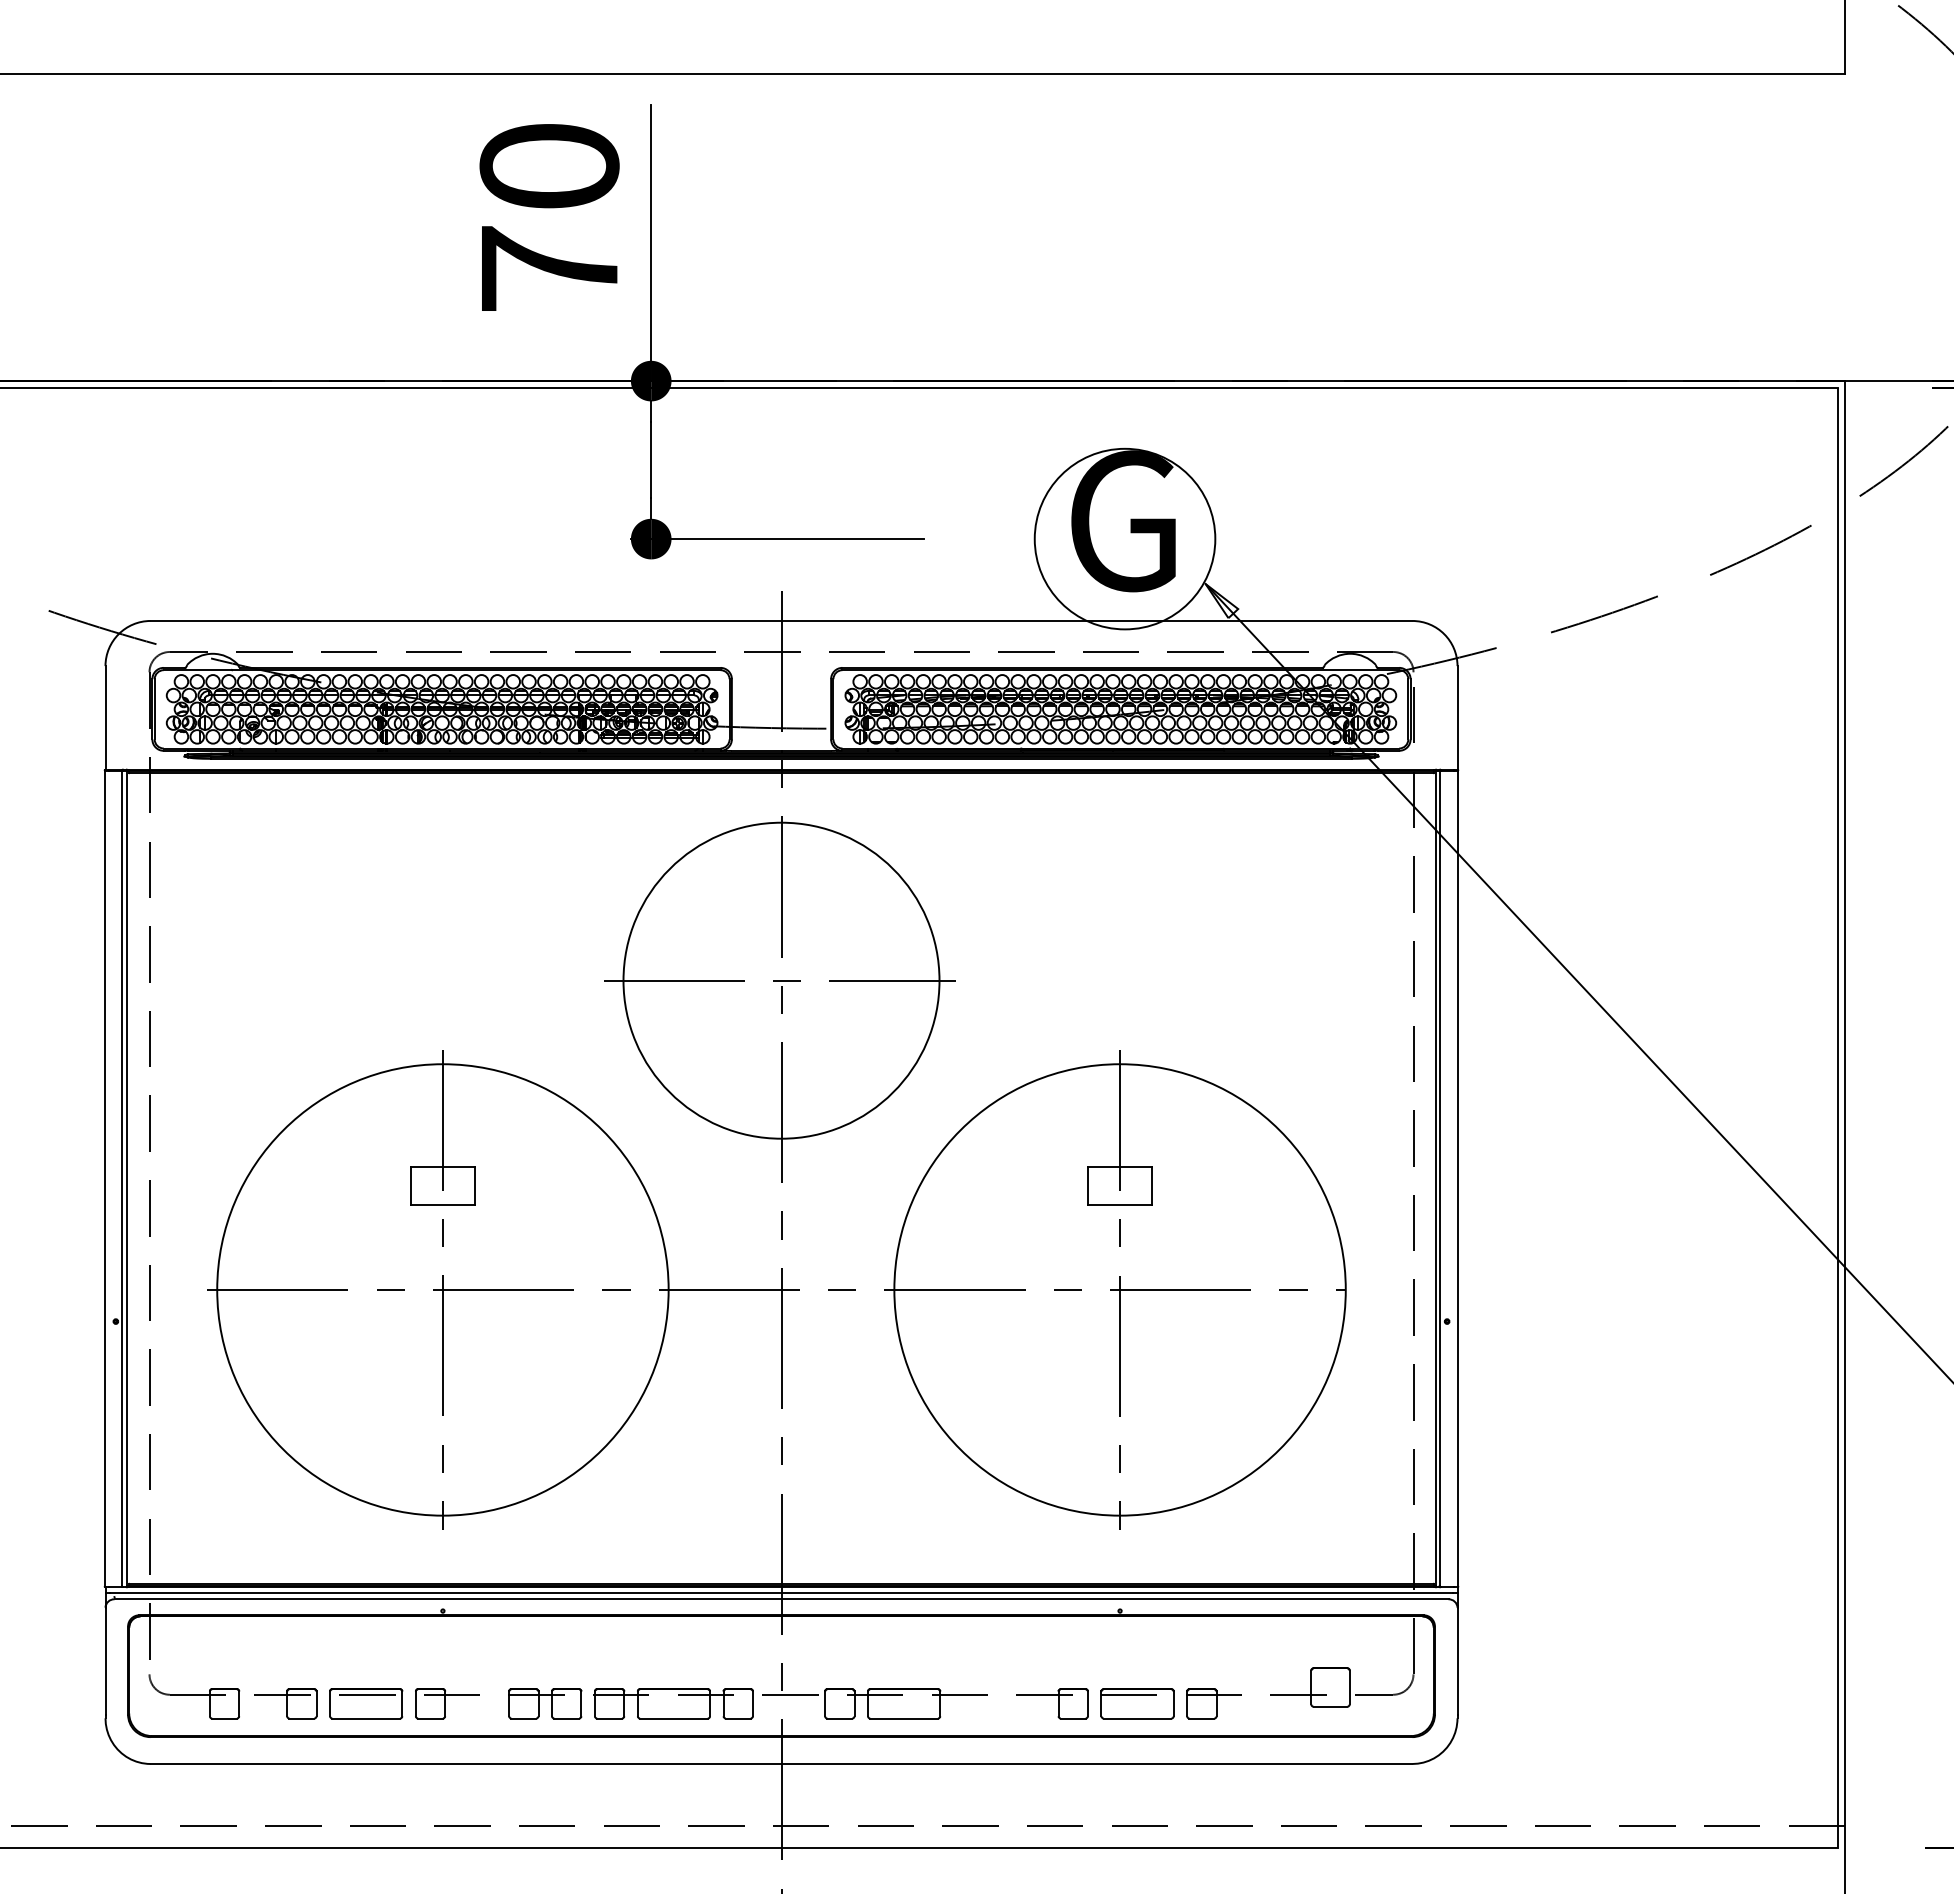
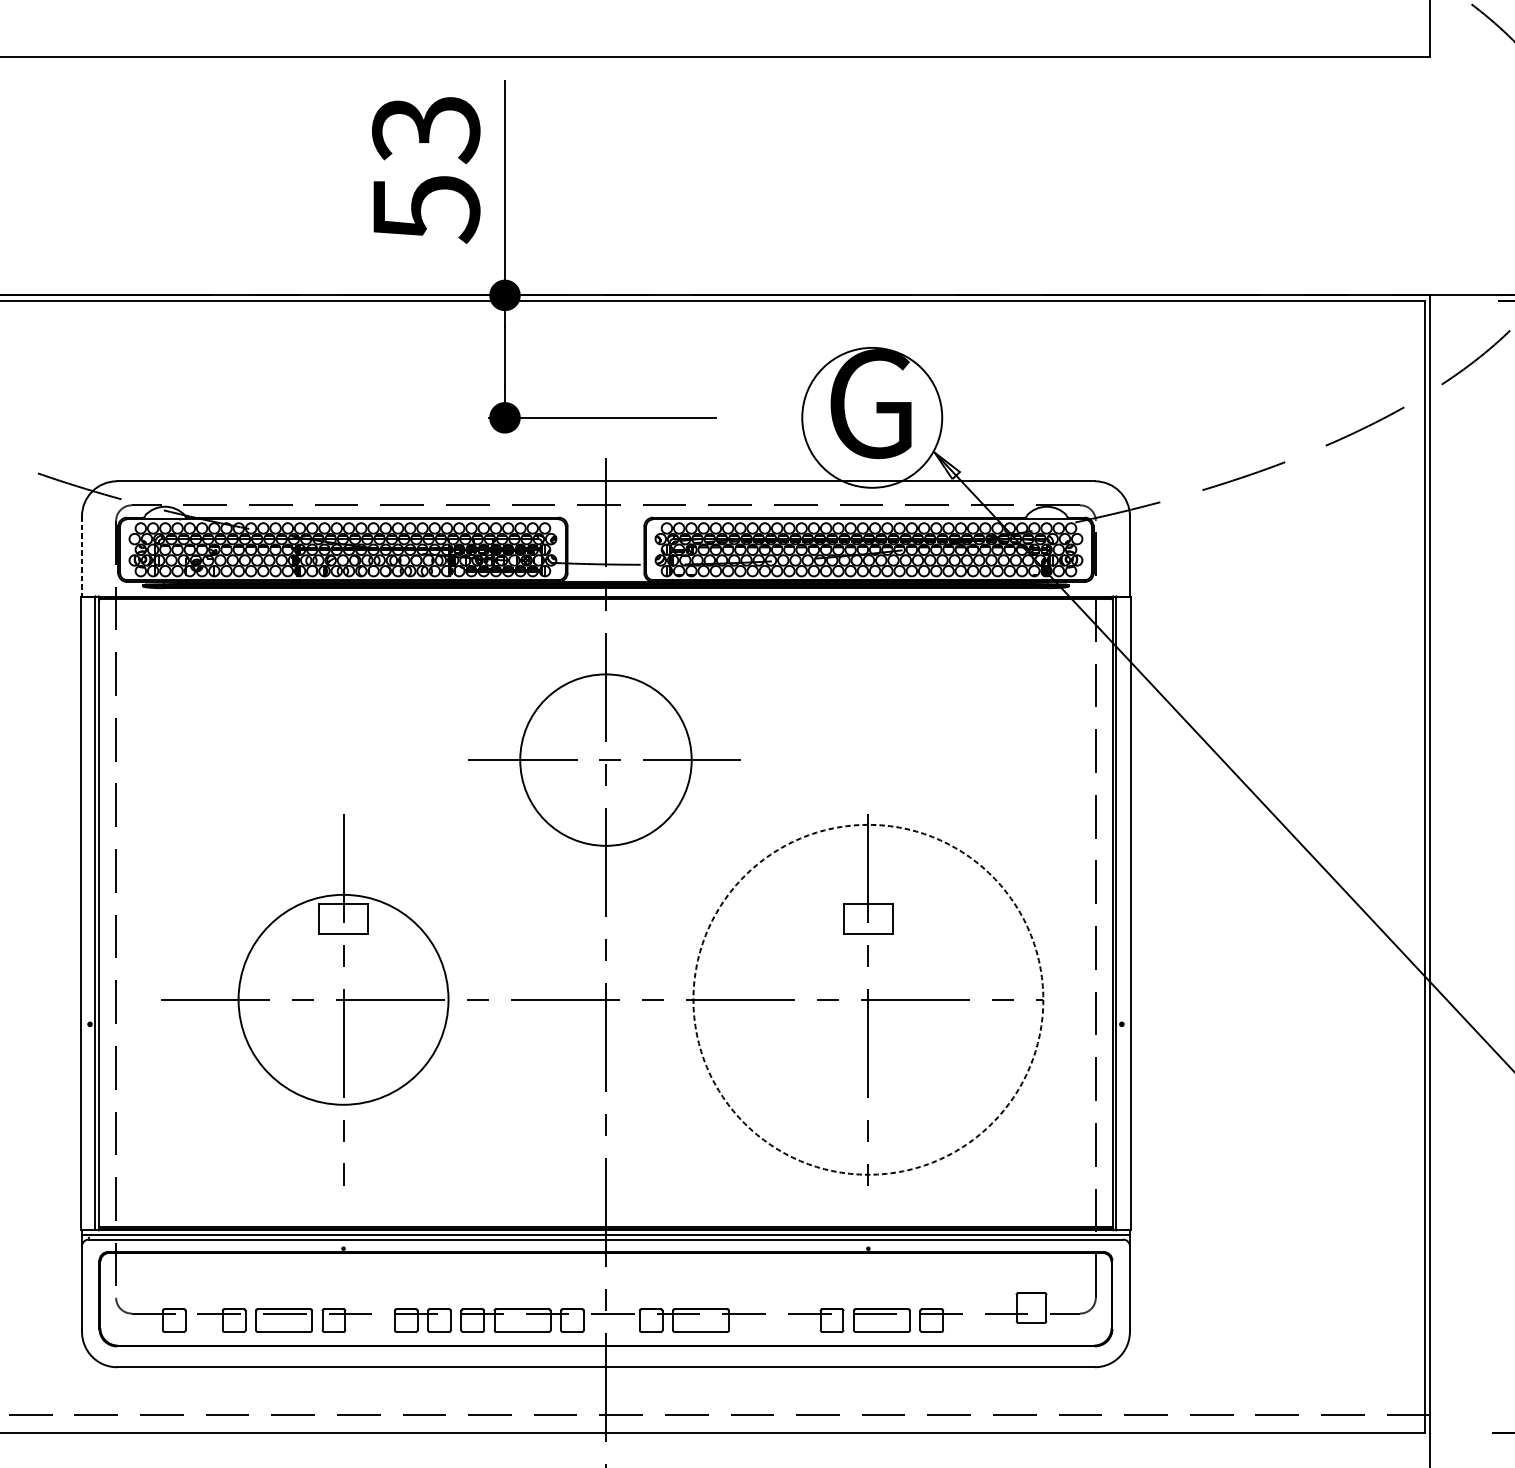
text: (549, 219) -> (426, 170), 70 -> 53
line: (105, 718) -> (82, 556), solid -> dashed
circle: (781, 980) -> (605, 759), size x0.7
circle: (442, 1289) -> (343, 999), size x0.6
circle: (1119, 1289) -> (867, 999), solid -> dashed

